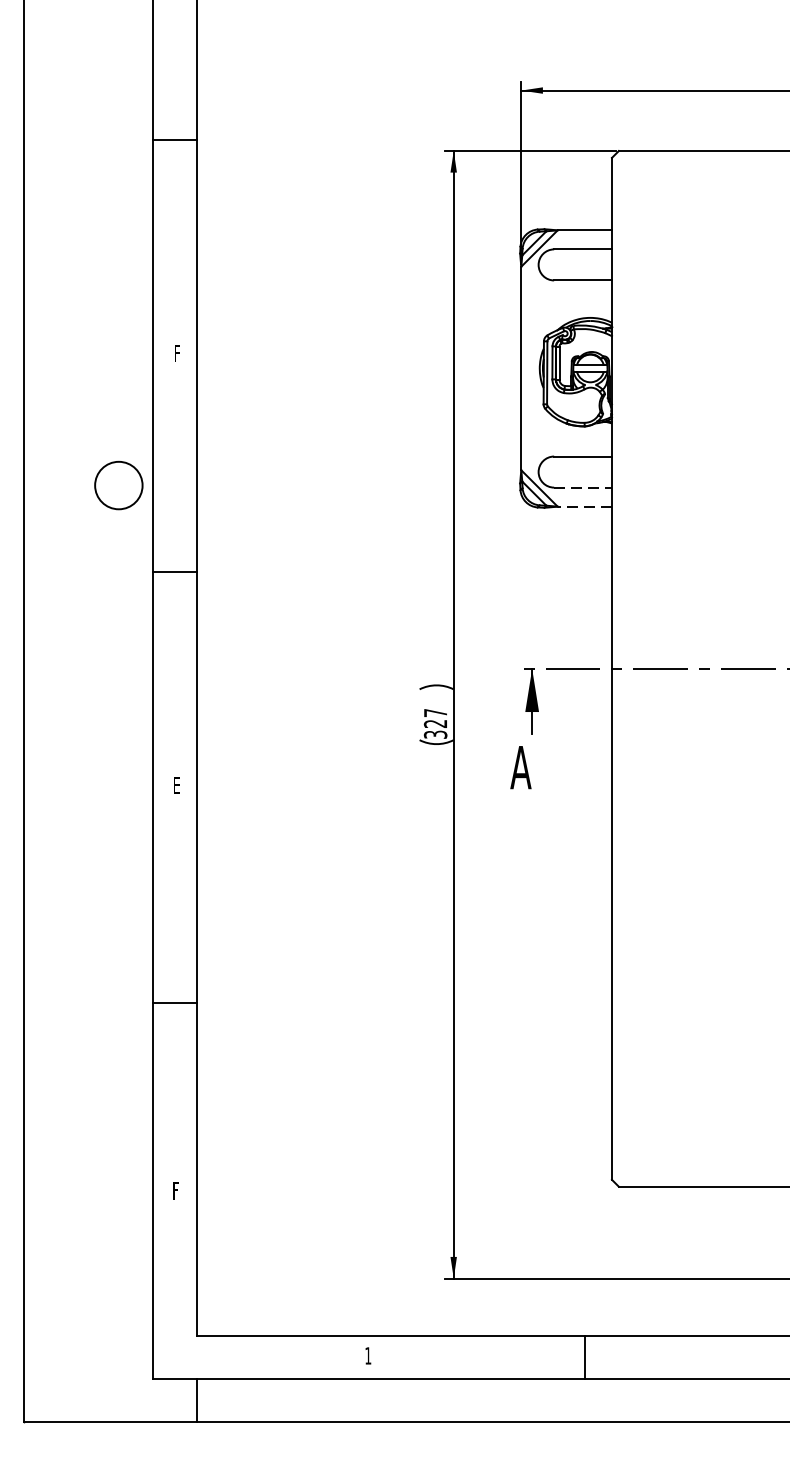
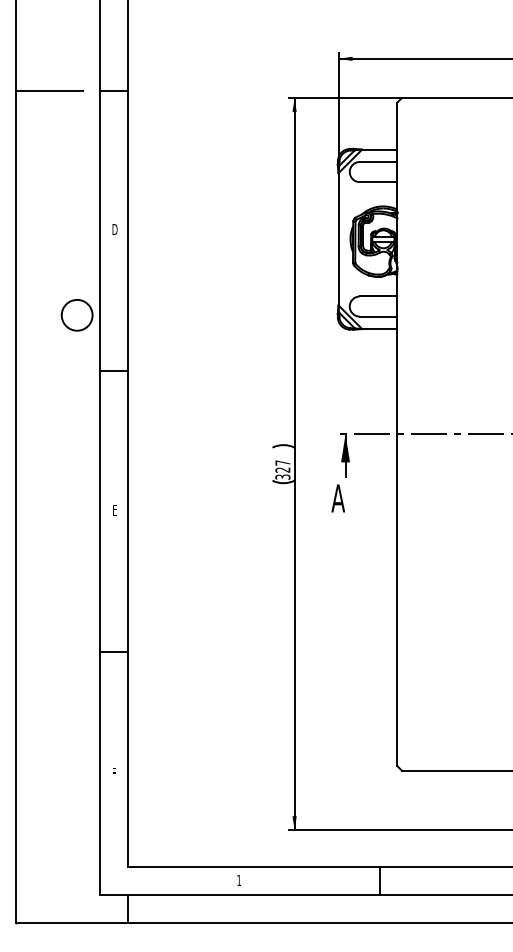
line: (74, 140) -> (48, 91), added
text: (176, 353) -> (114, 229), F -> D
line: (582, 487) -> (378, 316), dashed -> solid
line: (584, 505) -> (379, 328), dashed -> solid

